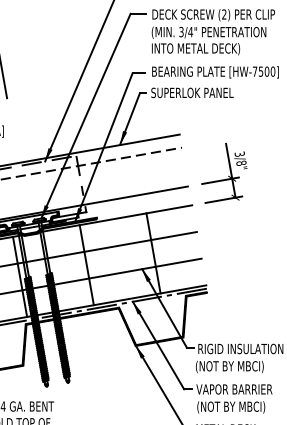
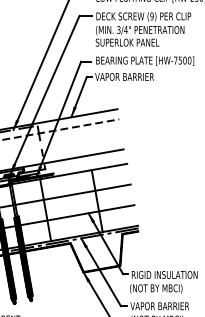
text: (224, 14) -> (152, 16), (2) -> (9)
text: (195, 49) -> (129, 43), INTO METAL DECK) -> SUPERLOK PANEL
text: (191, 92) -> (126, 76), SUPERLOK PANEL -> VAPOR BARRIER
part: (224, 172) -> (152, 138), removed

